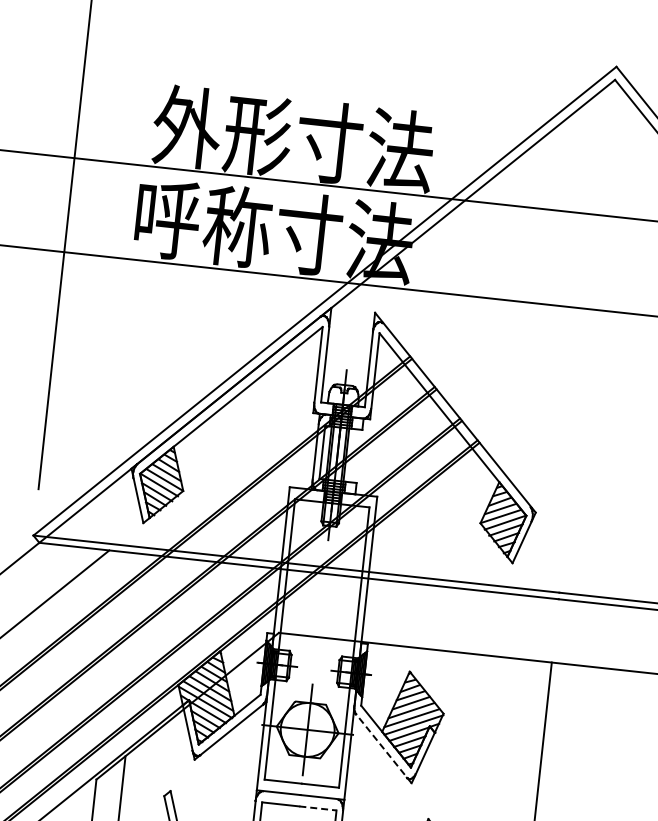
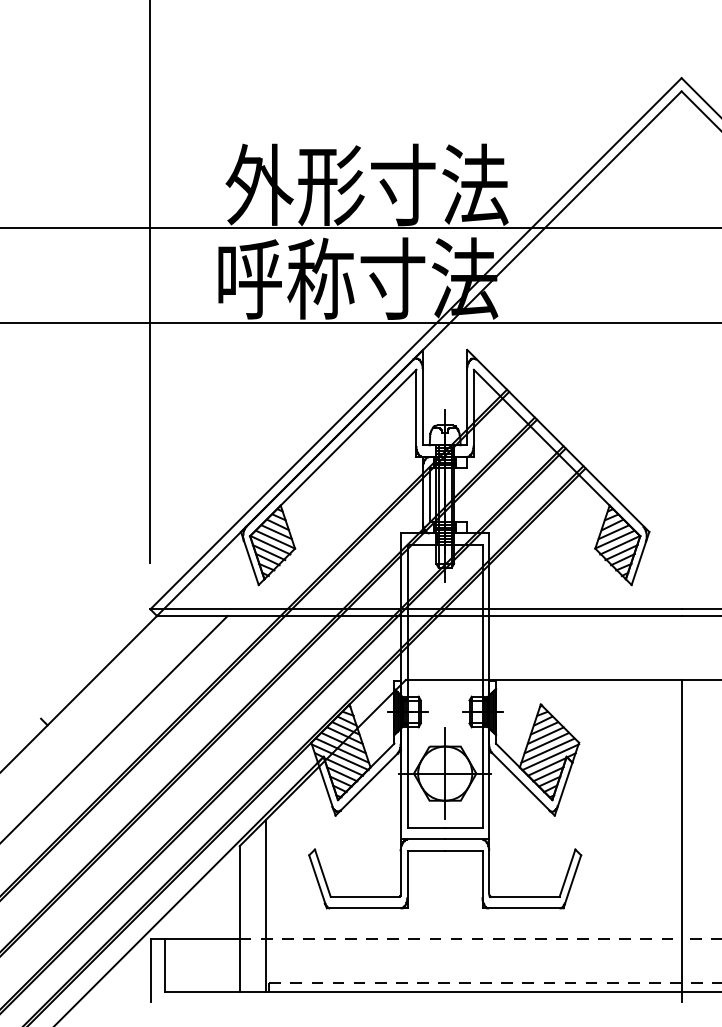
line: (382, 746) -> (521, 782), dashed -> solid
line: (317, 807) -> (463, 850), dashed -> solid

